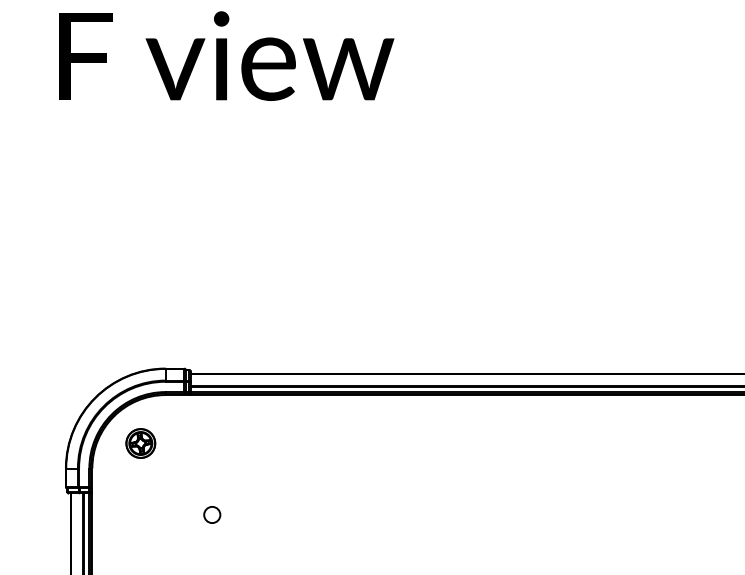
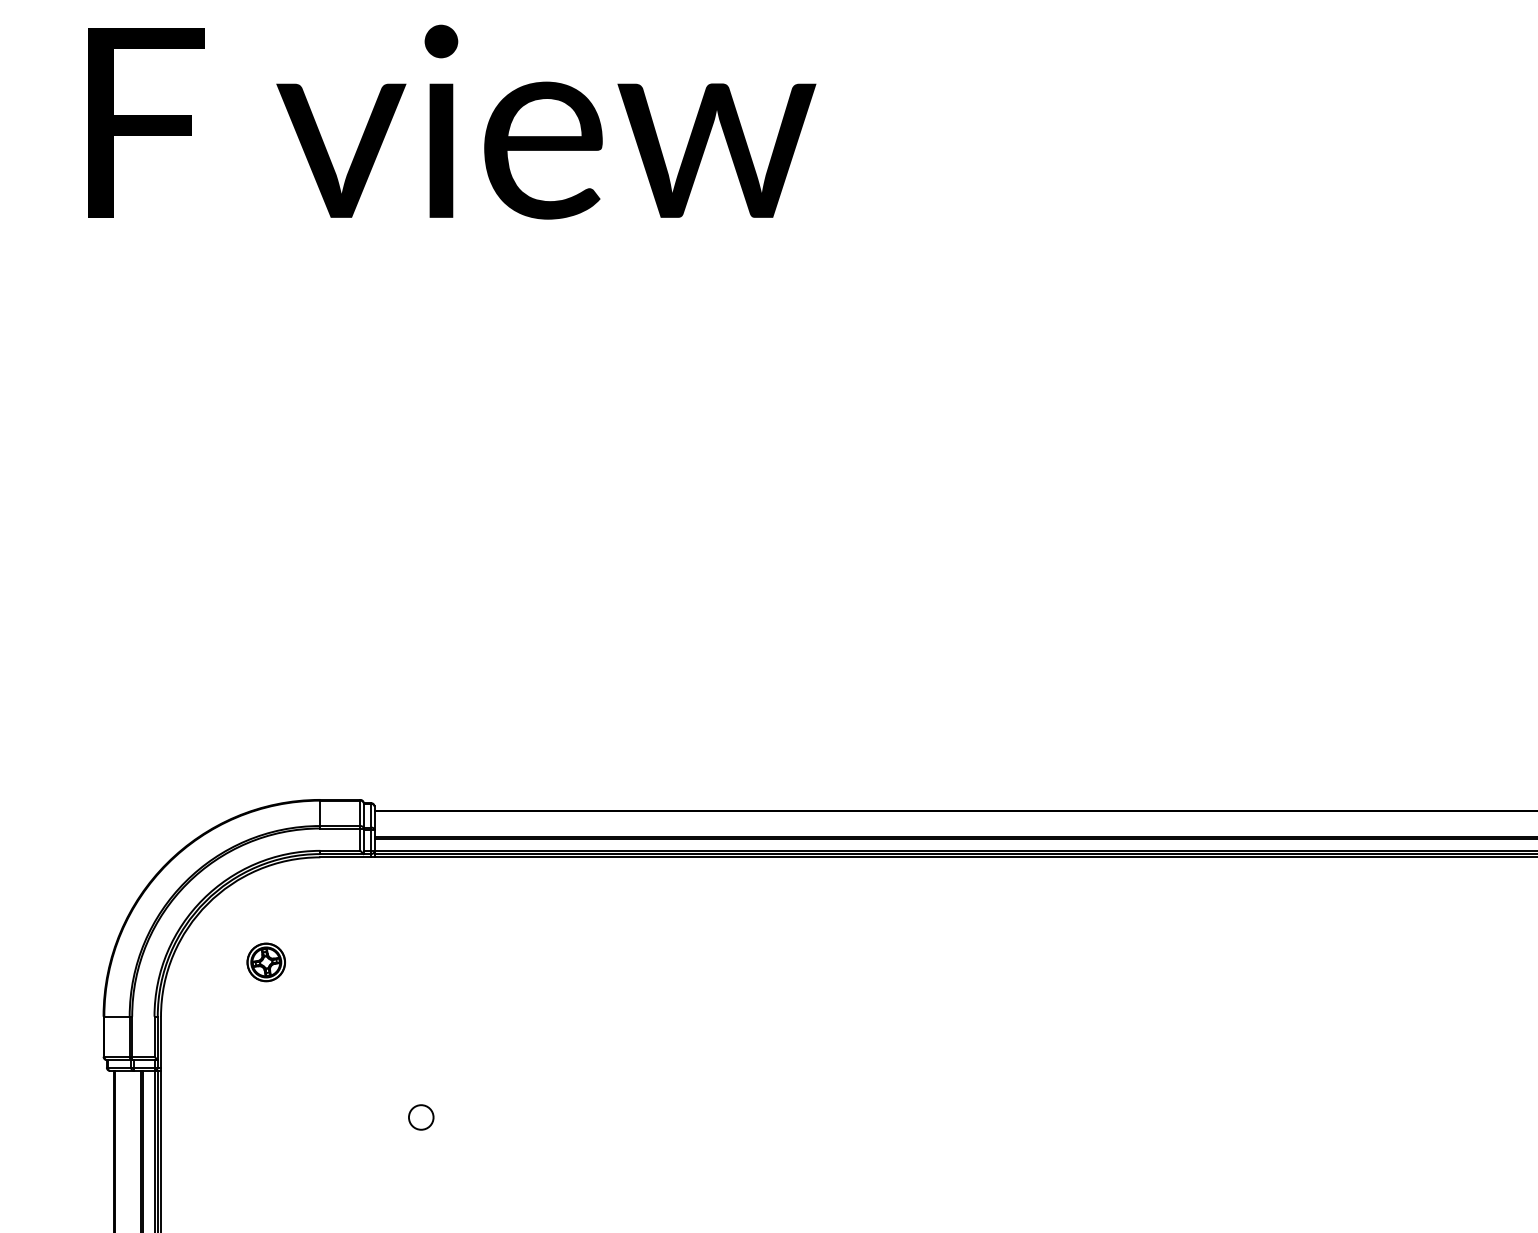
part: (140, 443) -> (265, 962), size x0.6
circle: (212, 514) -> (421, 1116), size x0.7

